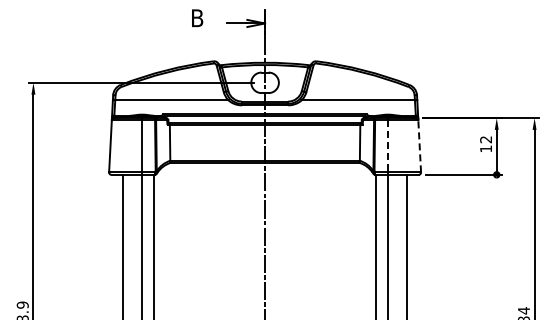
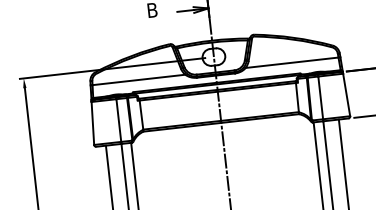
line: (419, 145) -> (346, 94), dashed -> solid
line: (388, 146) -> (321, 98), dashed -> solid

